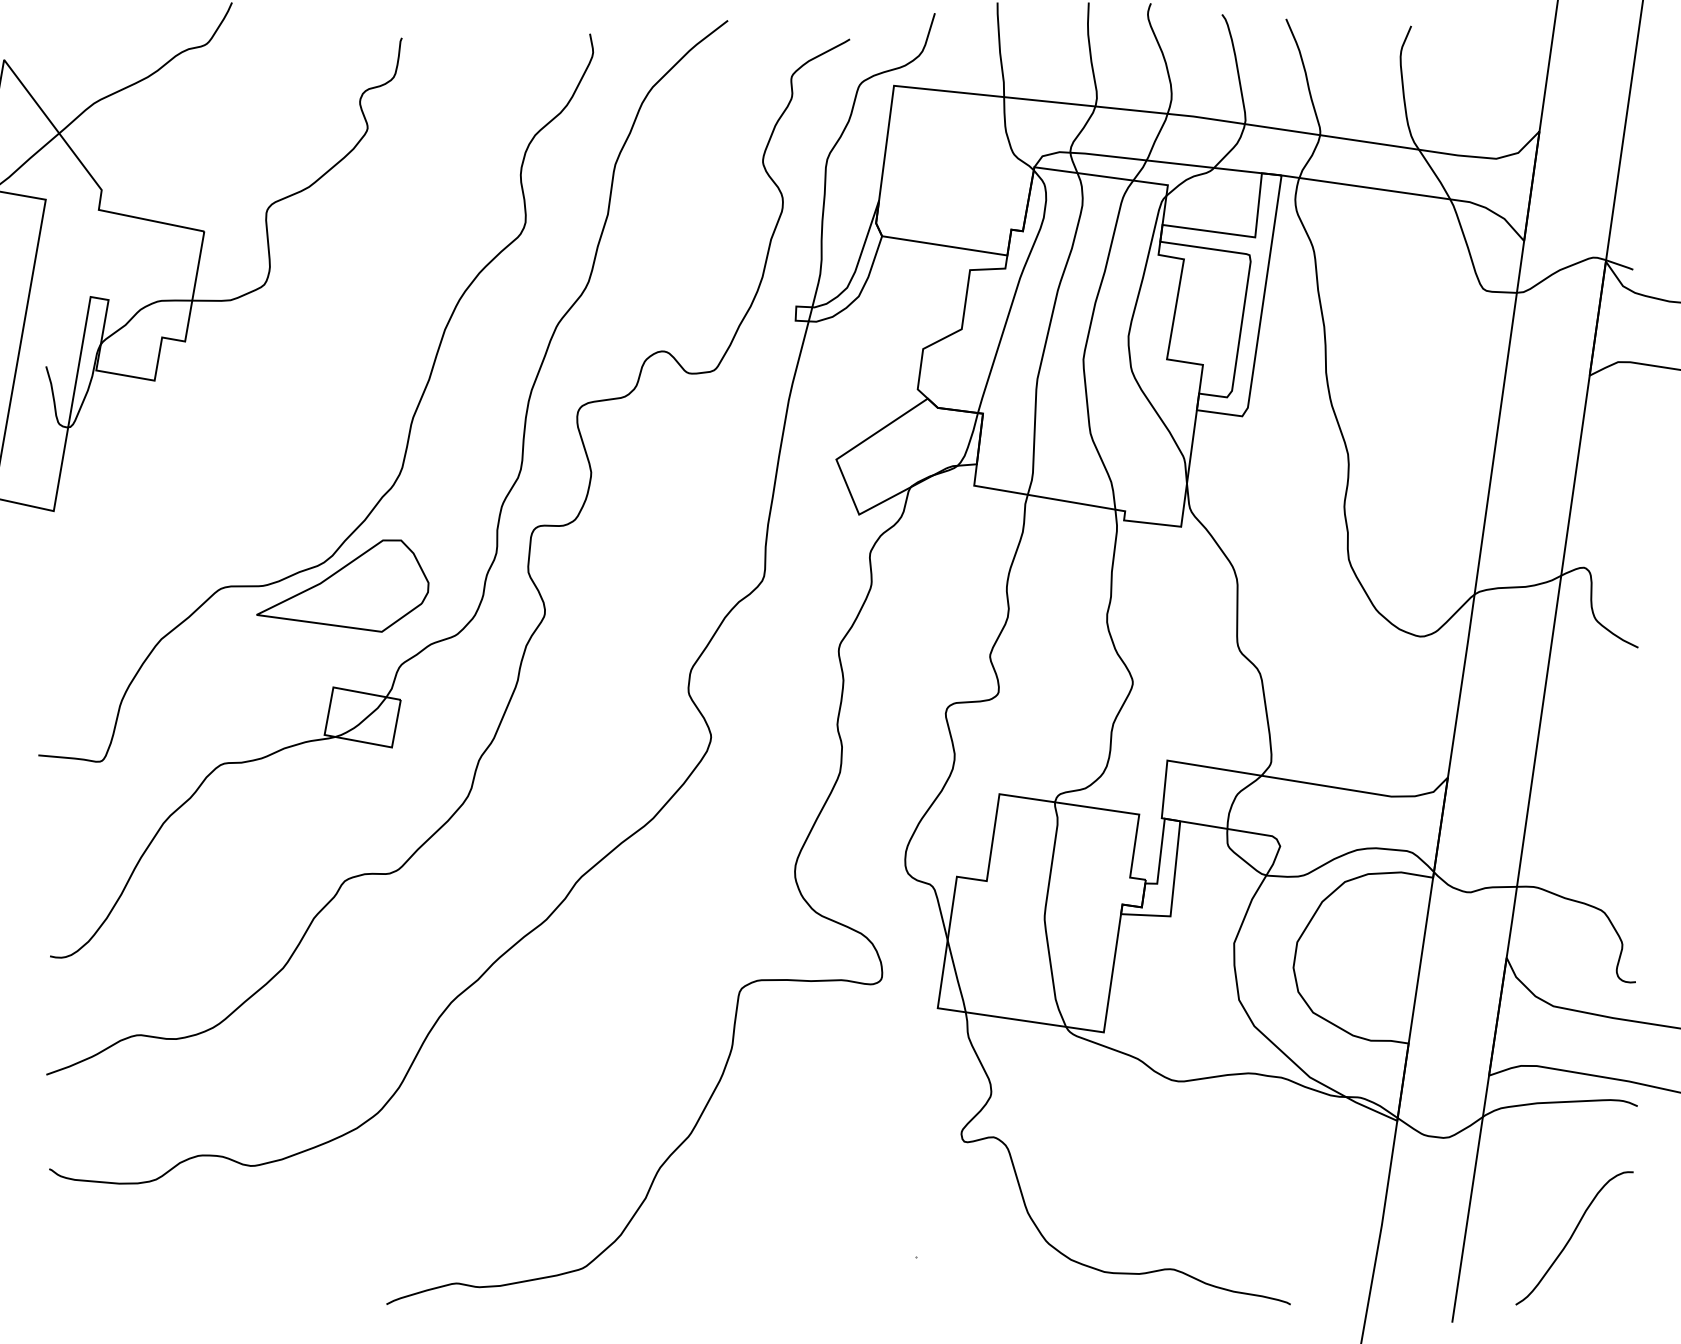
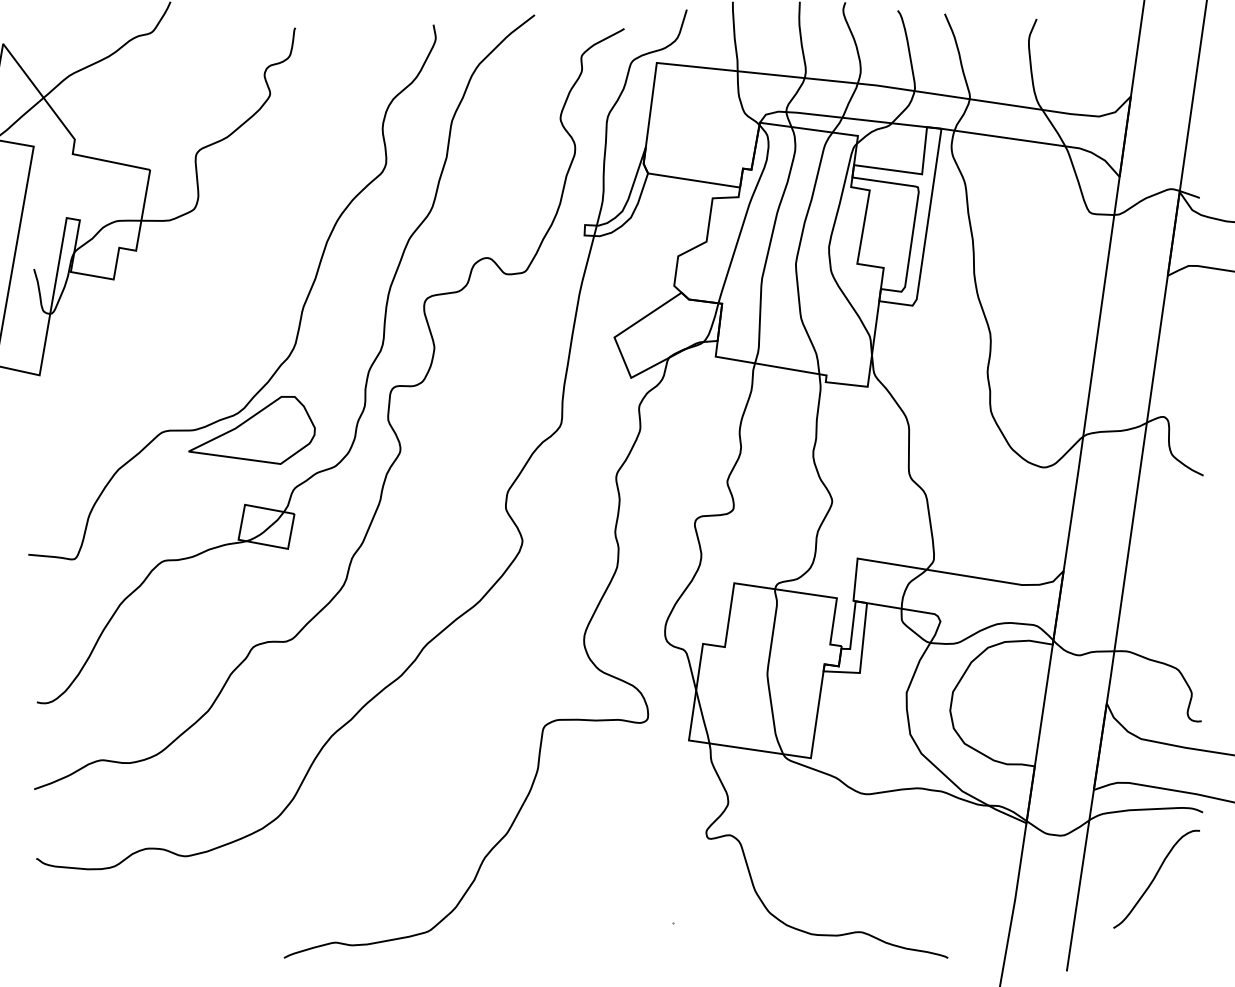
curve: (1572, 1237) -> (1155, 878), moved

